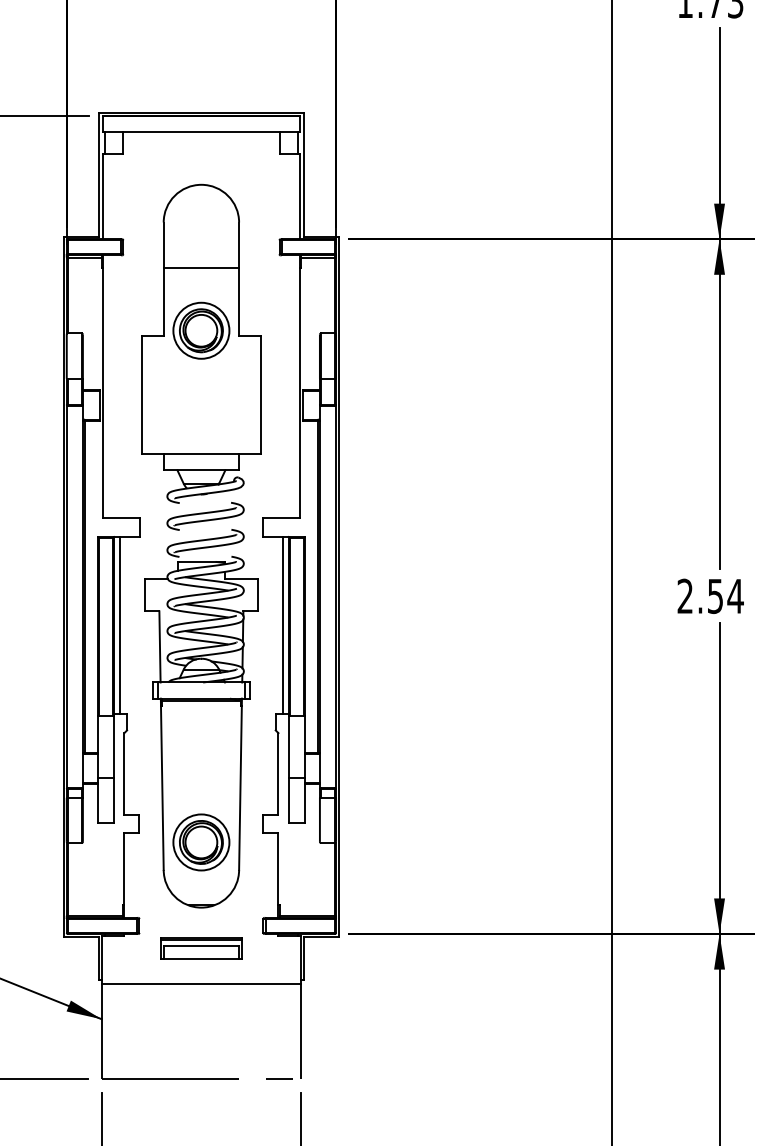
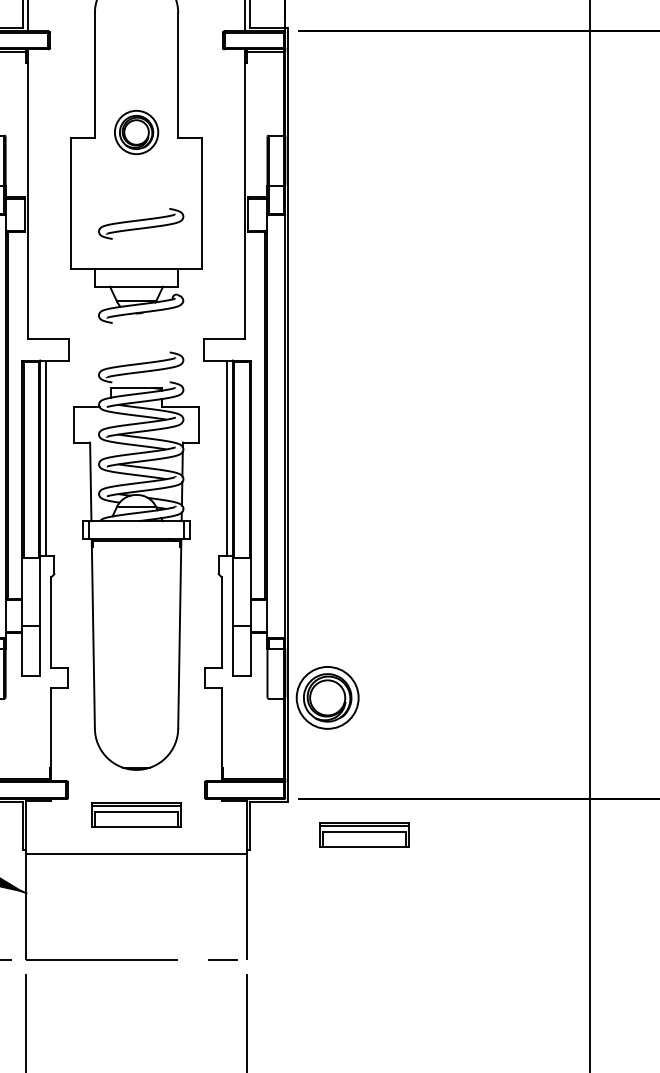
line: (201, 267) -> (136, 62), removed
part: (201, 330) -> (136, 132), size x0.7
part: (205, 516) -> (141, 223), moved
part: (201, 842) -> (327, 697), moved
part: (407, 966) -> (364, 834), added

